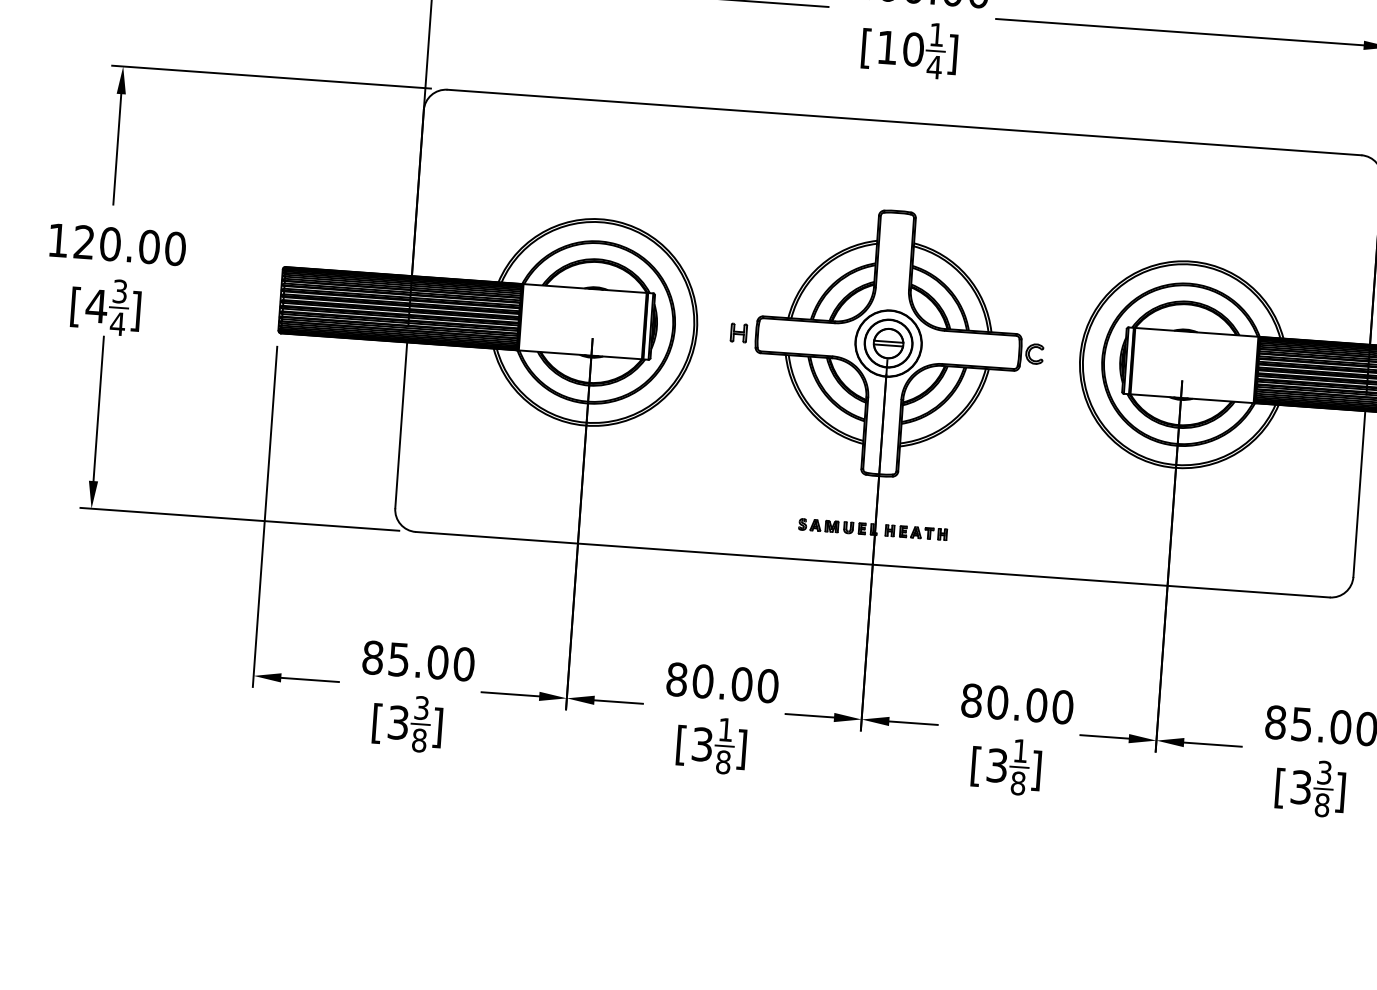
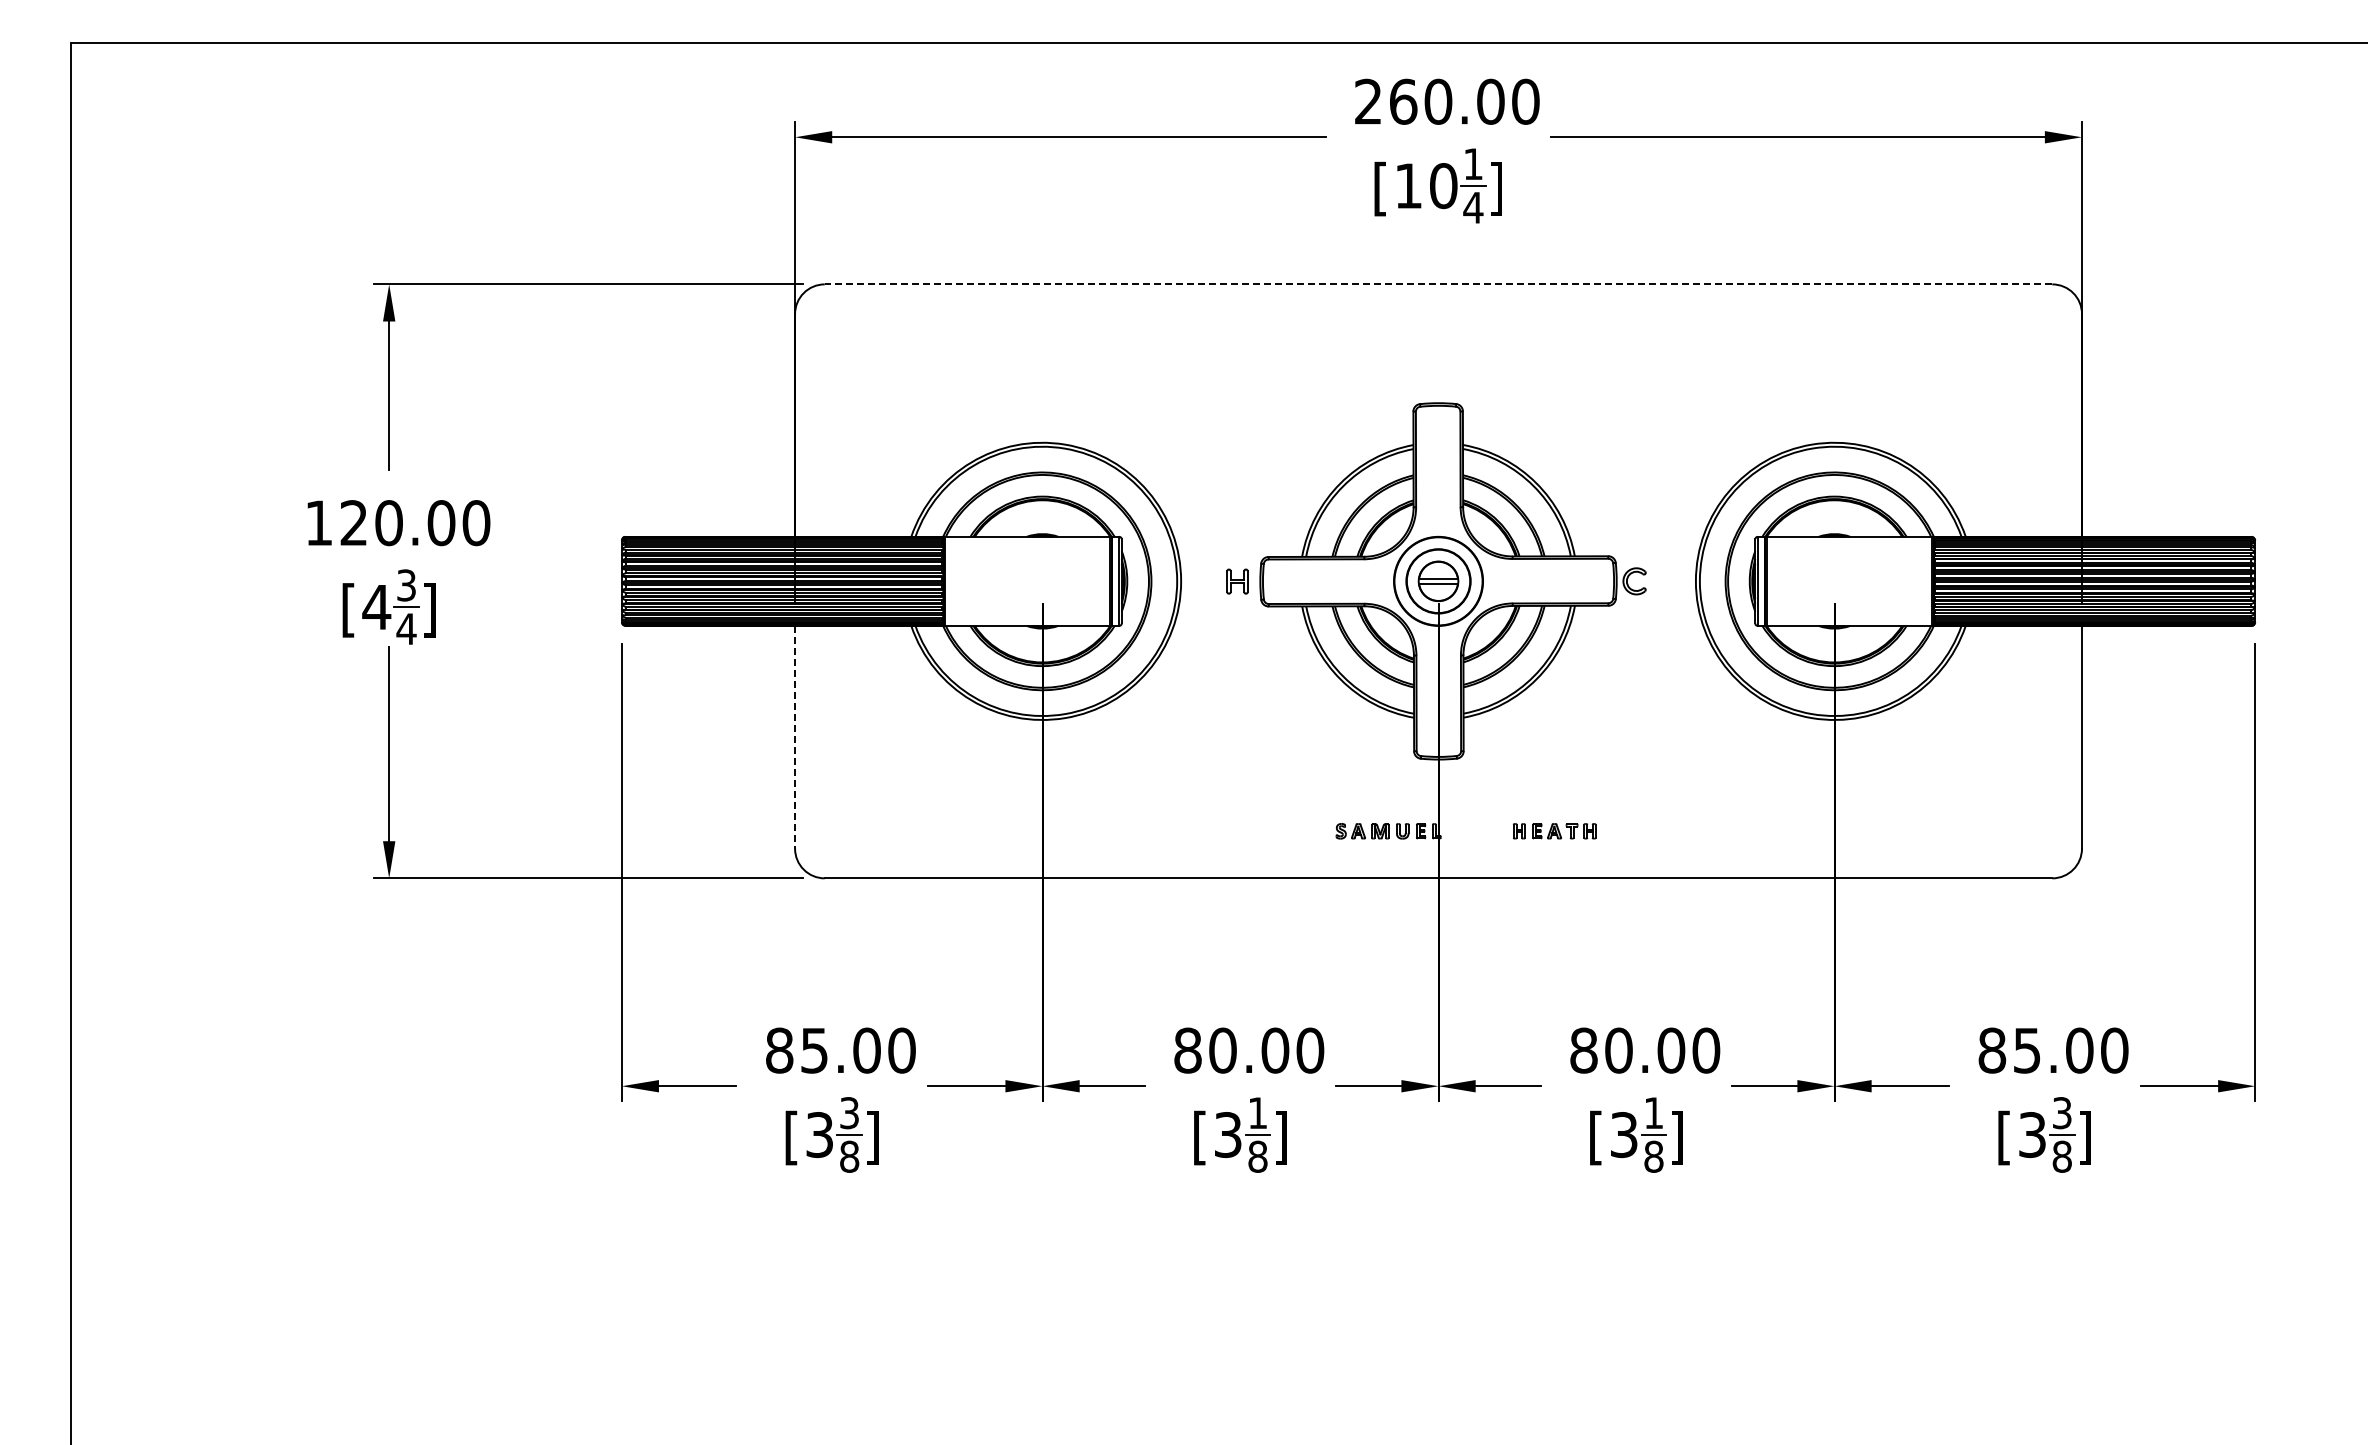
line: (904, 122) -> (1438, 284), solid -> dashed
line: (401, 425) -> (795, 737), solid -> dashed
part: (916, 532) -> (1554, 831), moved

